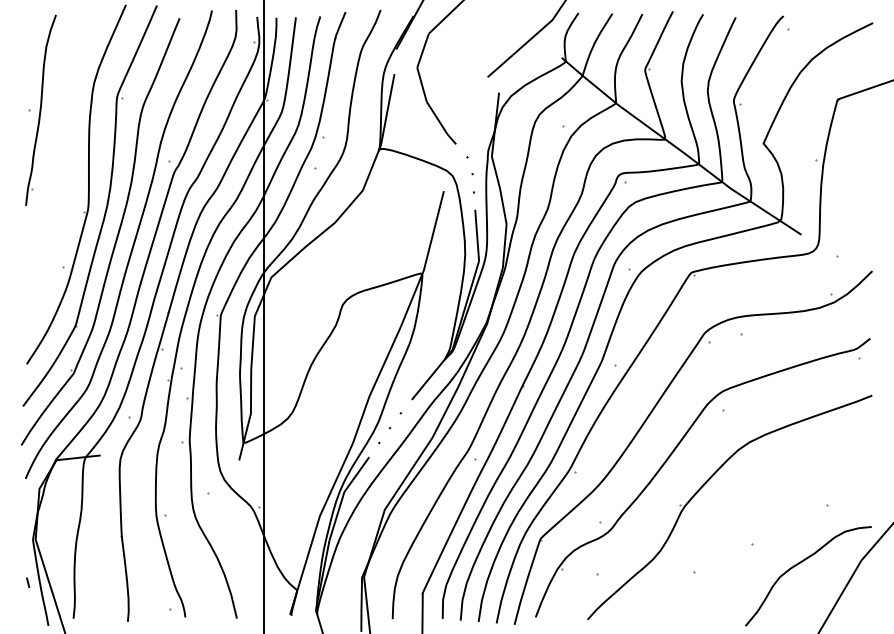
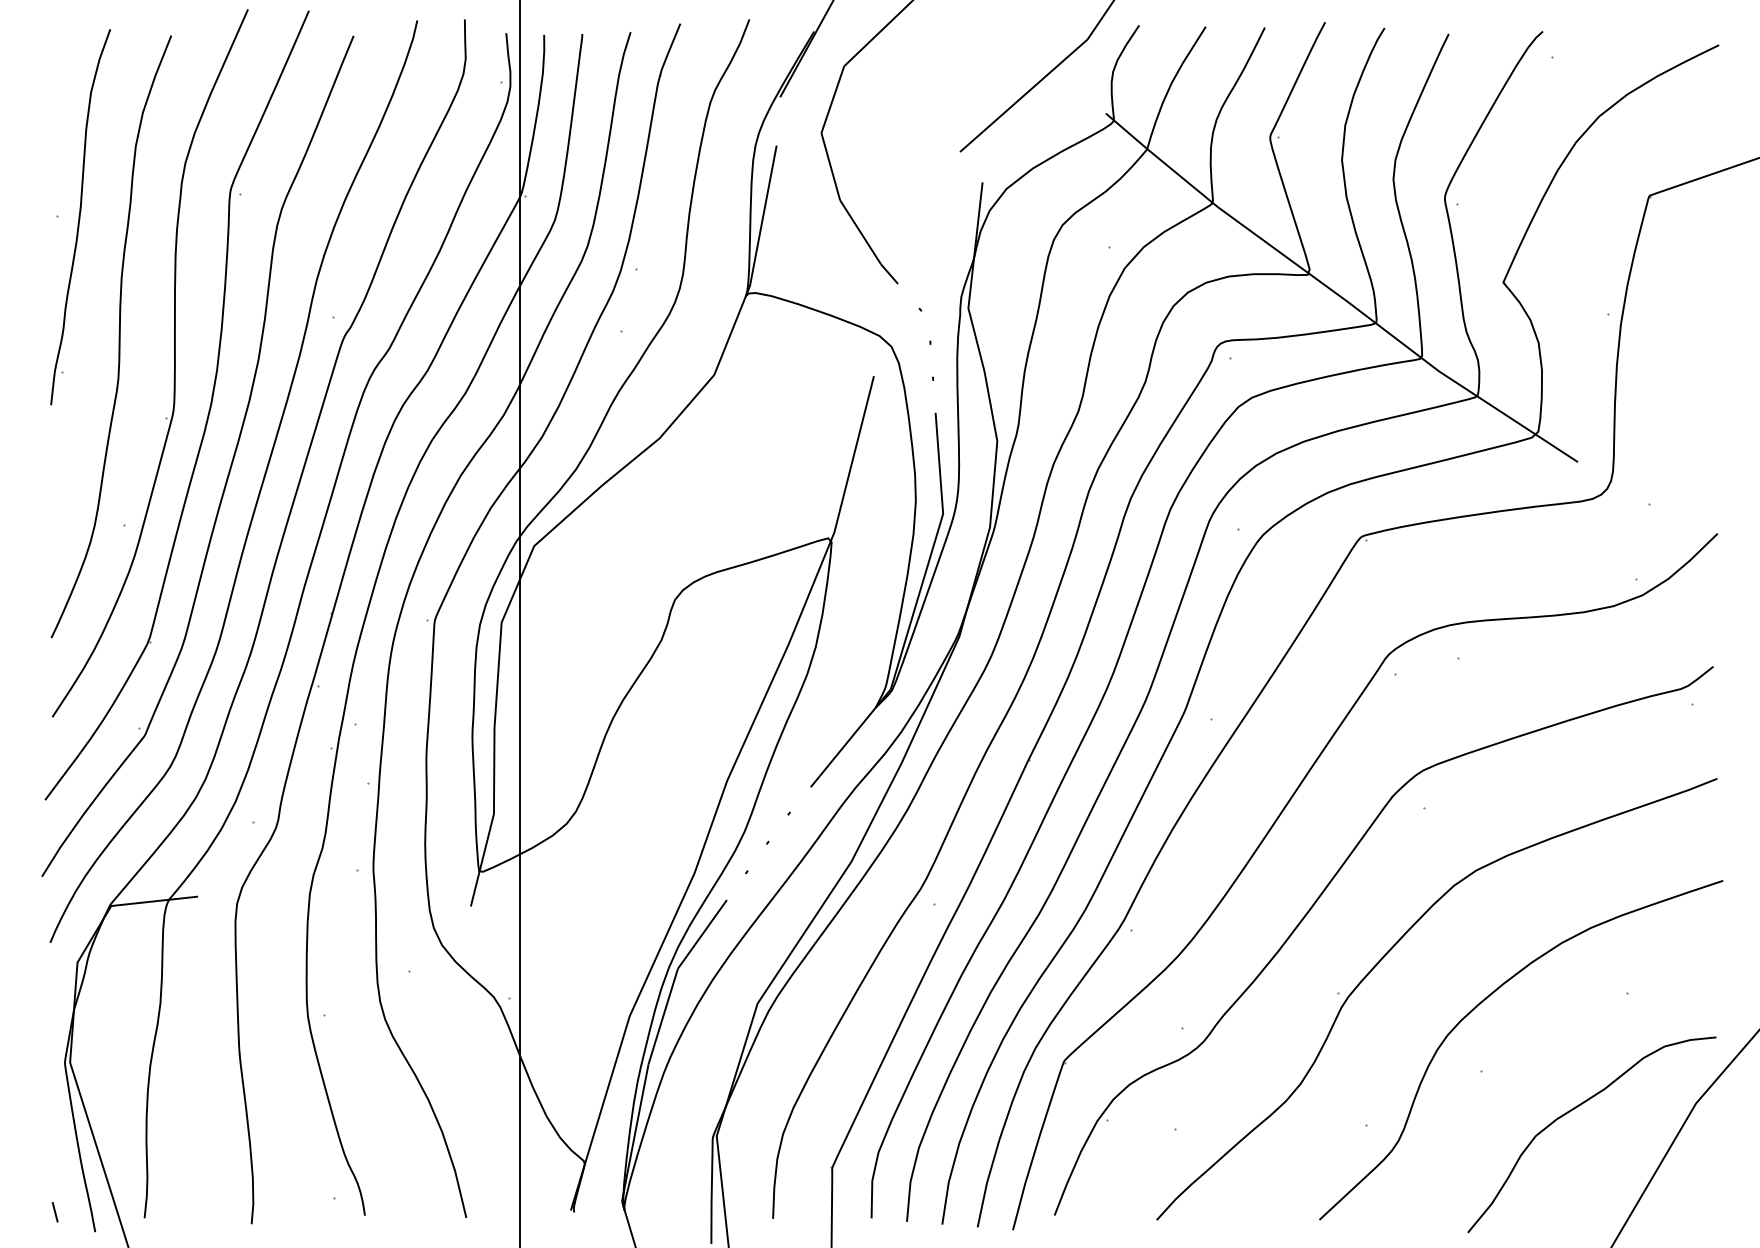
curve: (60, 171) -> (118, 337), added
curve: (751, 511) -> (1479, 1006), added
line: (28, 582) -> (55, 1211), moved

